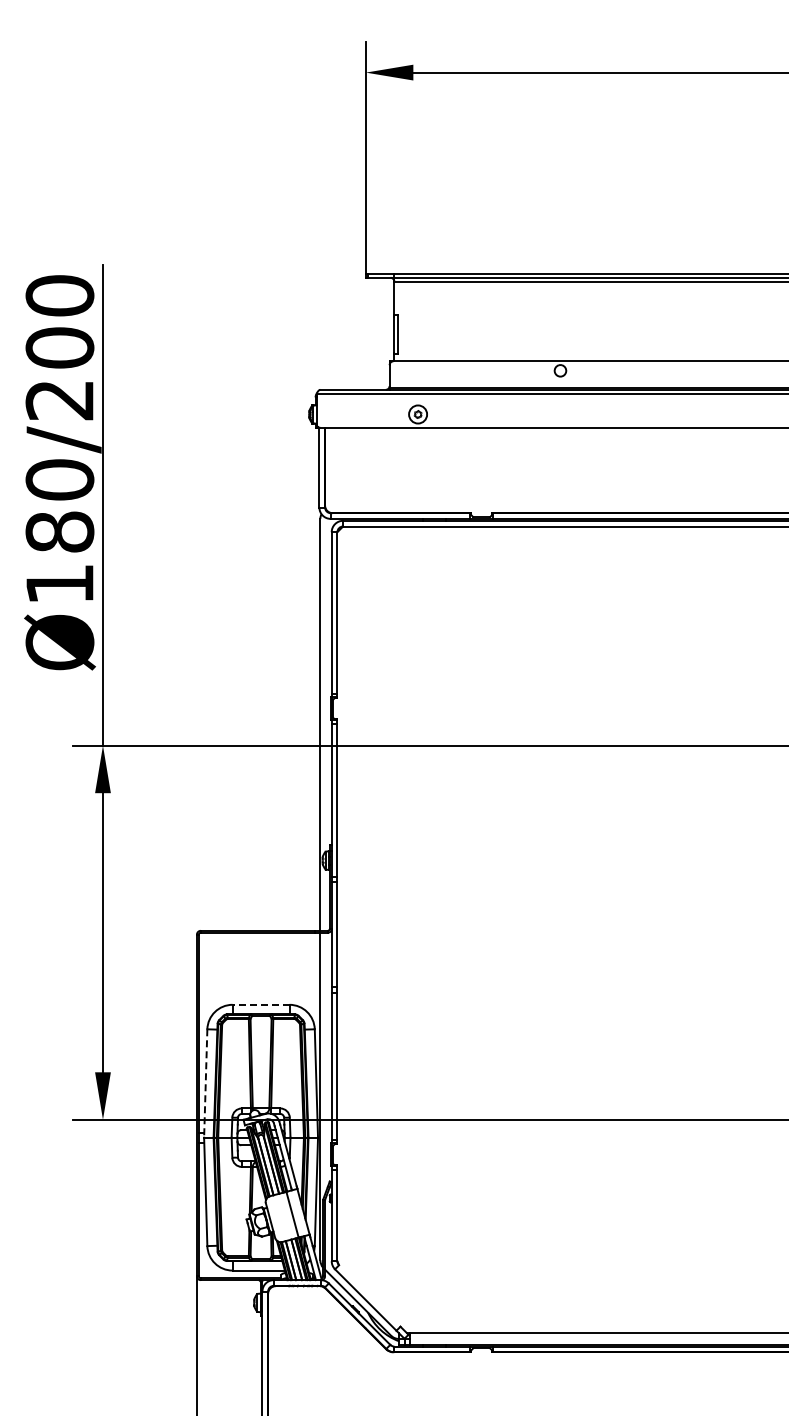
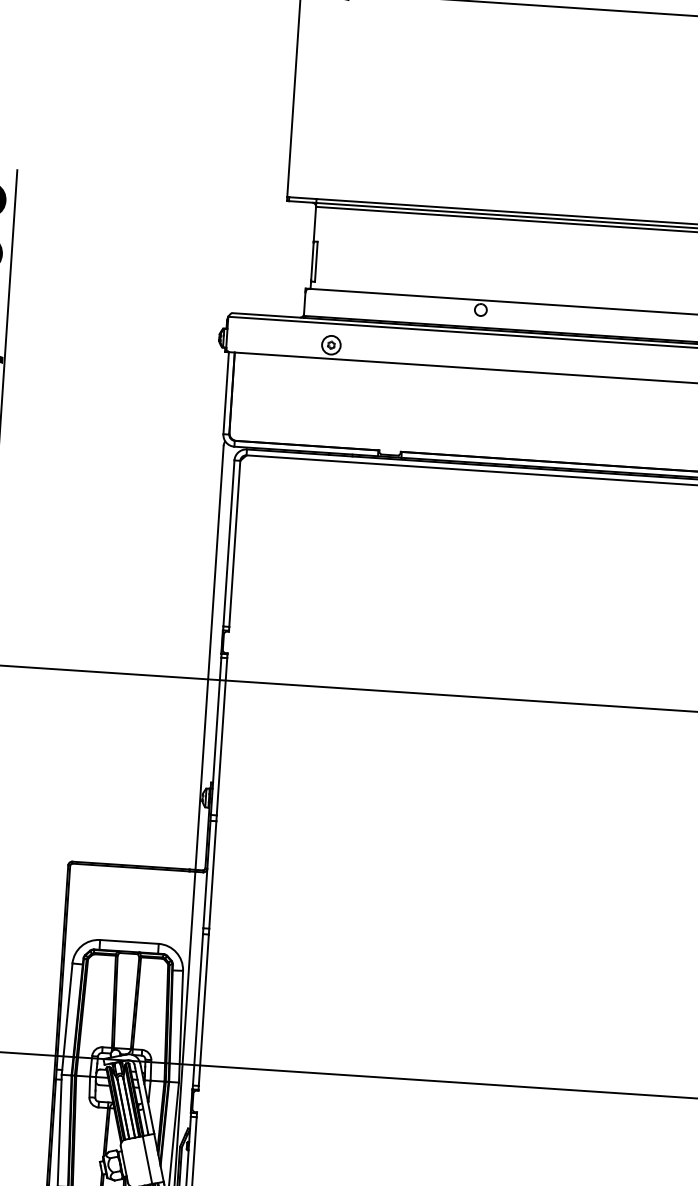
line: (260, 1004) -> (128, 941), dashed -> solid
line: (205, 1084) -> (66, 1020), dashed -> solid

